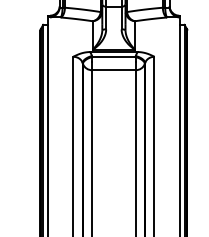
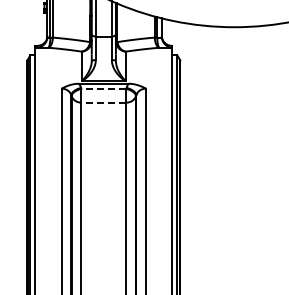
line: (113, 56) -> (103, 88), solid -> dashed
line: (113, 70) -> (103, 102), solid -> dashed

